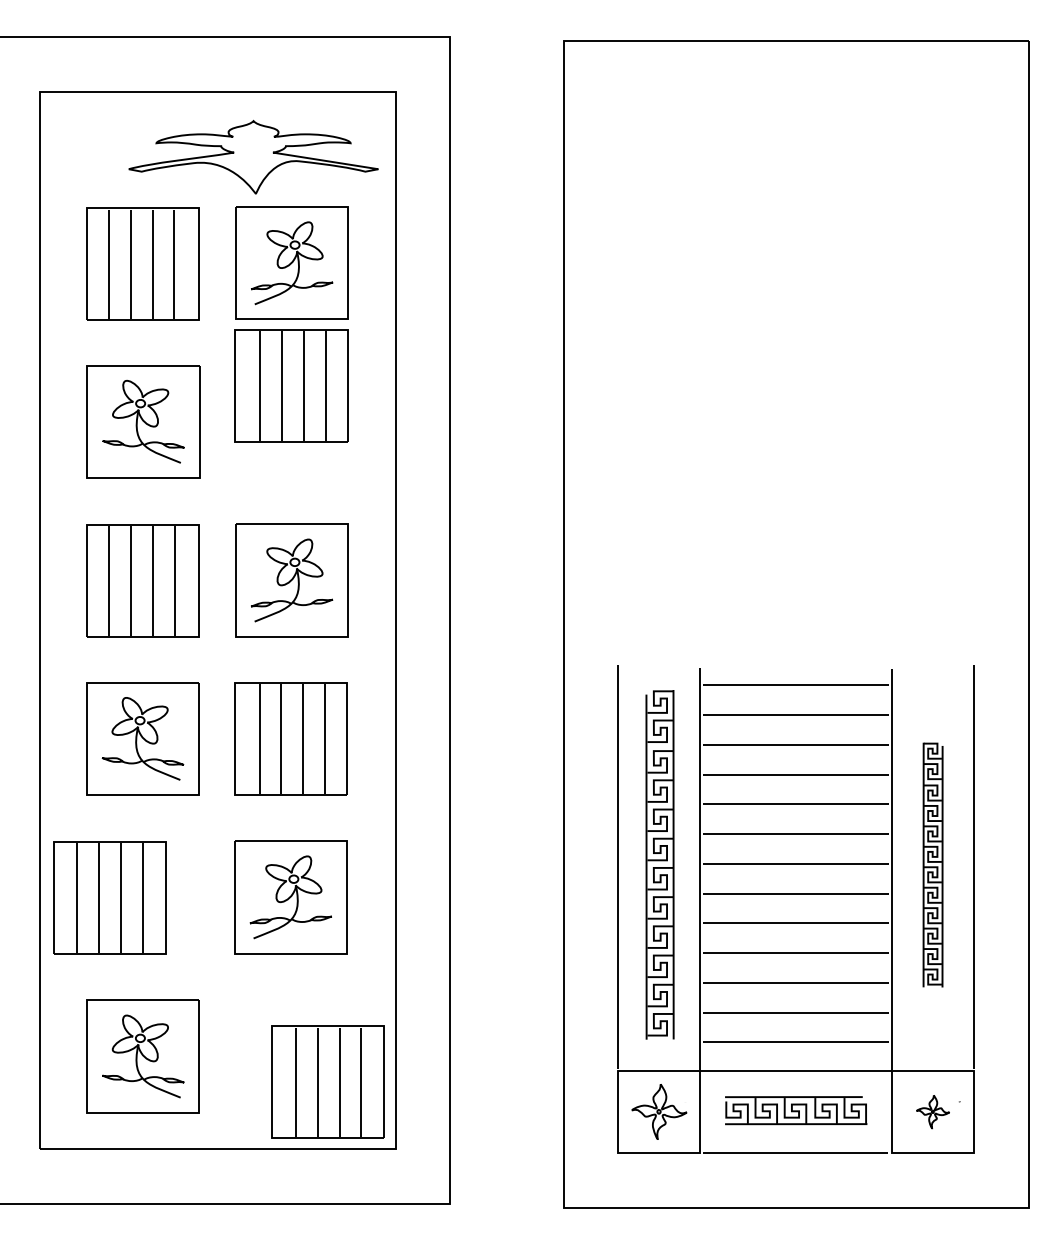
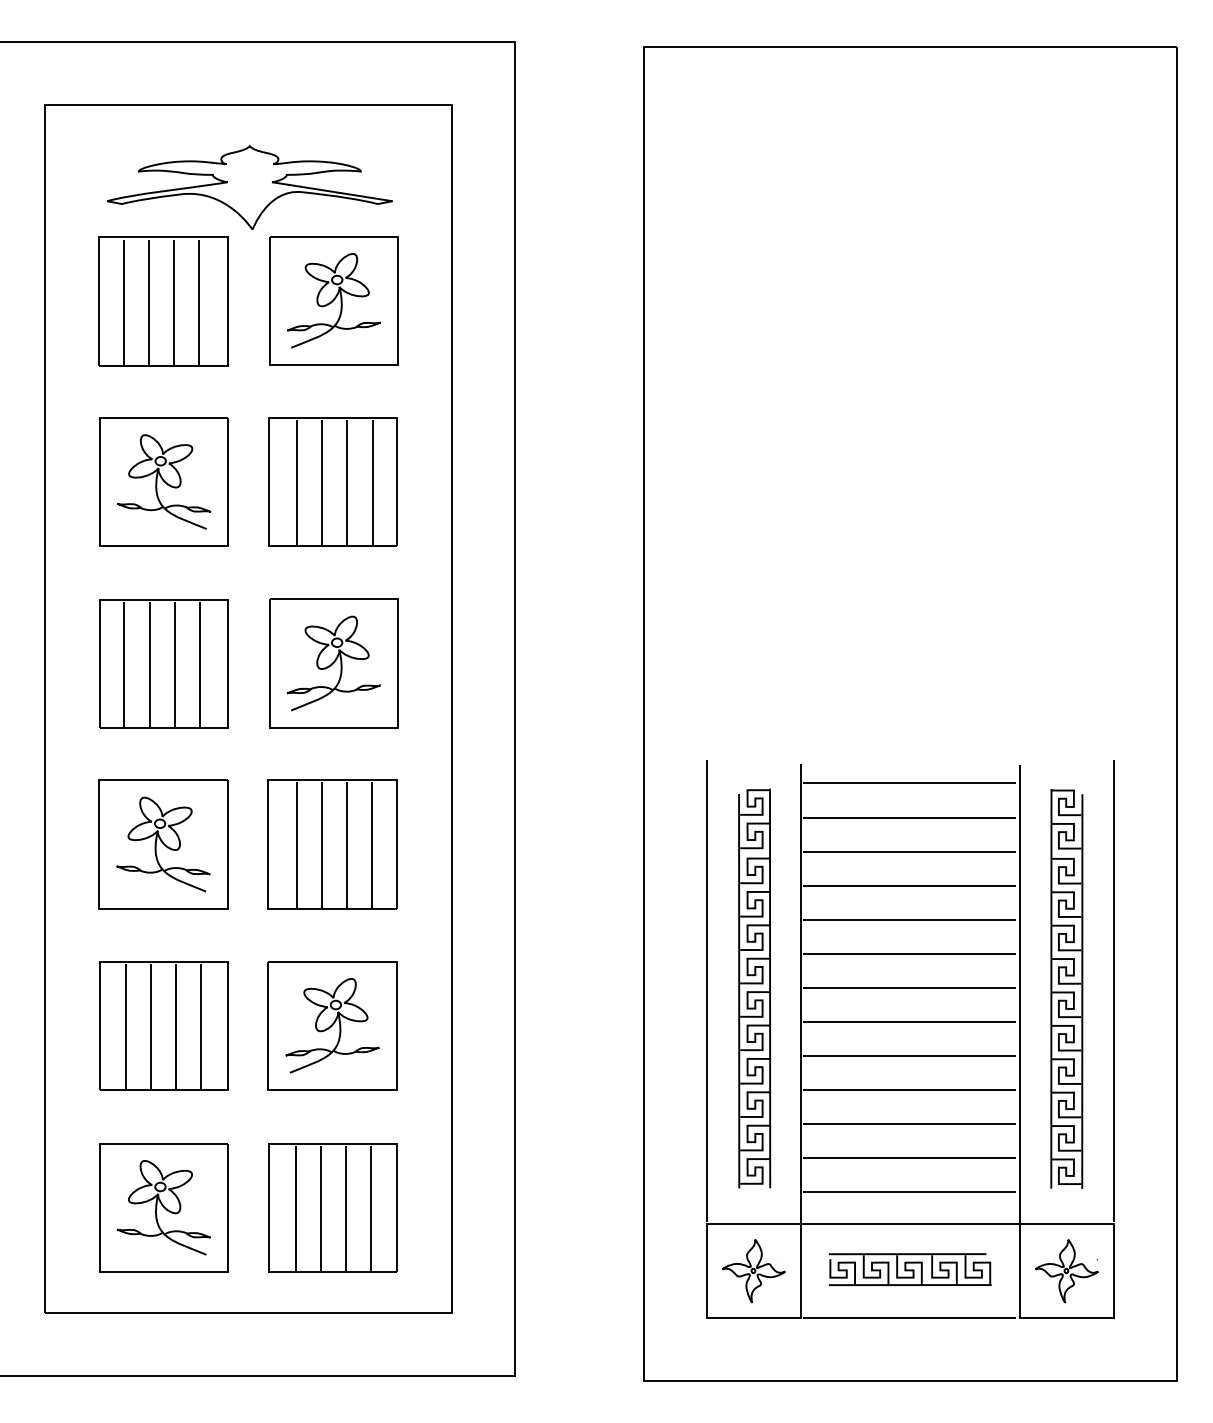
part: (253, 156) -> (249, 186), moved
part: (291, 385) -> (333, 481), moved
part: (932, 864) -> (1066, 988), size x1.43
part: (109, 897) -> (162, 1025), moved
part: (327, 1081) -> (332, 1207), moved
part: (932, 1111) -> (1066, 1270), size x1.67

